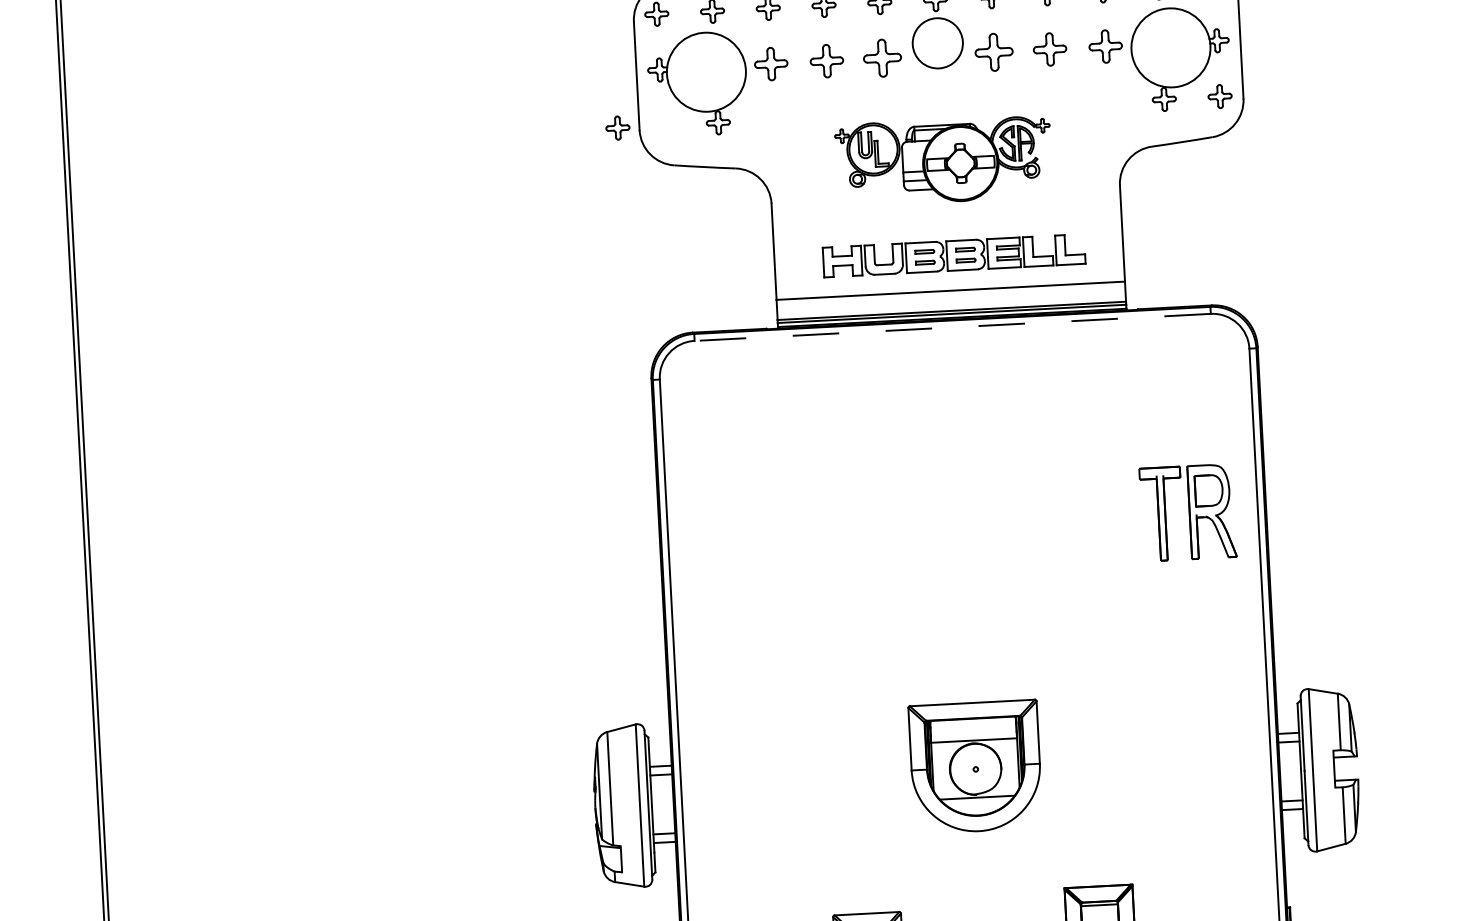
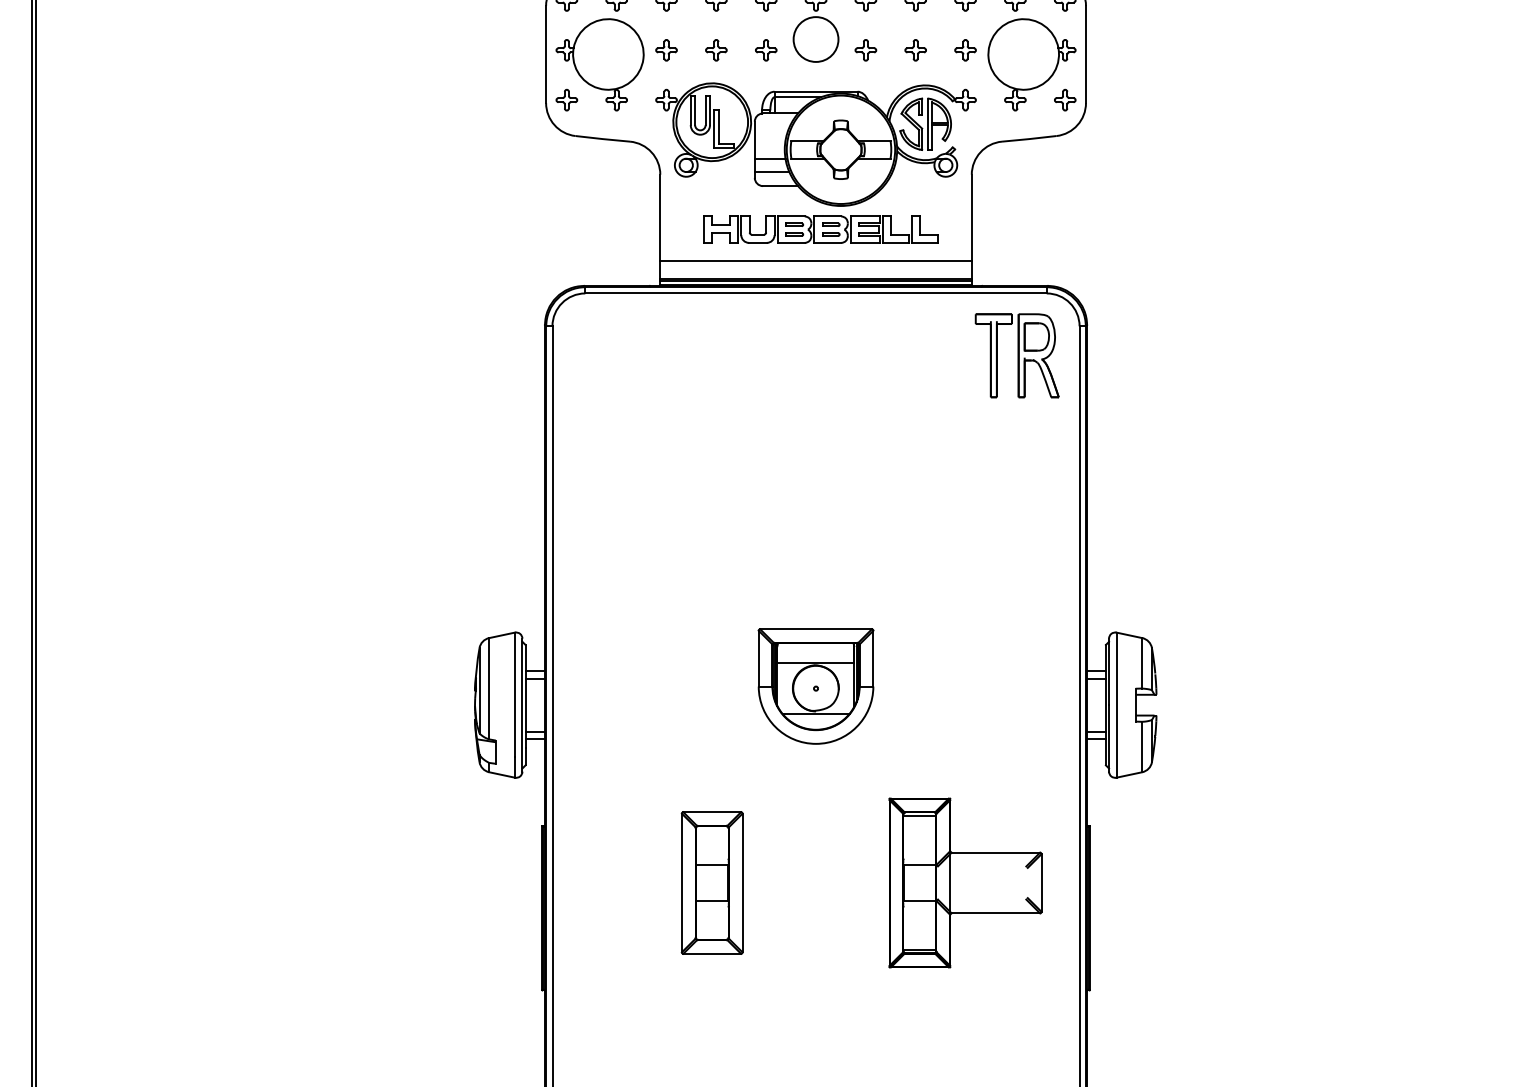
part: (1105, 46) -> (965, 50), size x0.71
part: (1049, 49) -> (915, 50), size x0.71
part: (993, 52) -> (865, 50), size x0.62
part: (883, 58) -> (766, 50), size x0.62
part: (827, 61) -> (716, 50), size x0.71
part: (771, 64) -> (666, 50), size x0.71
part: (617, 127) -> (566, 99), moved
part: (943, 160) -> (815, 144), size x1.67
line: (953, 327) -> (816, 293), dashed -> solid
part: (1187, 512) -> (1016, 355), moved

